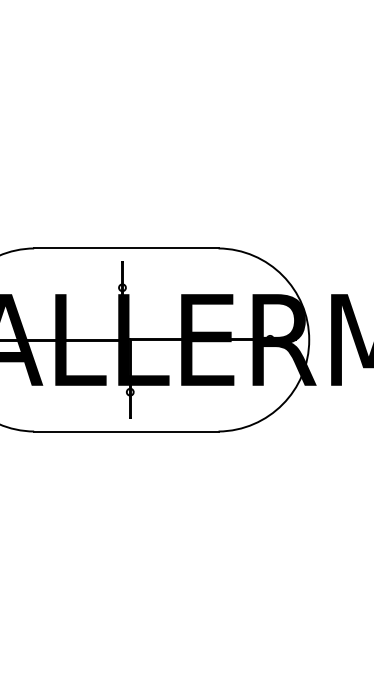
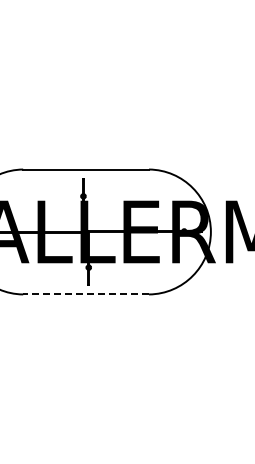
line: (126, 431) -> (86, 294), solid -> dashed

